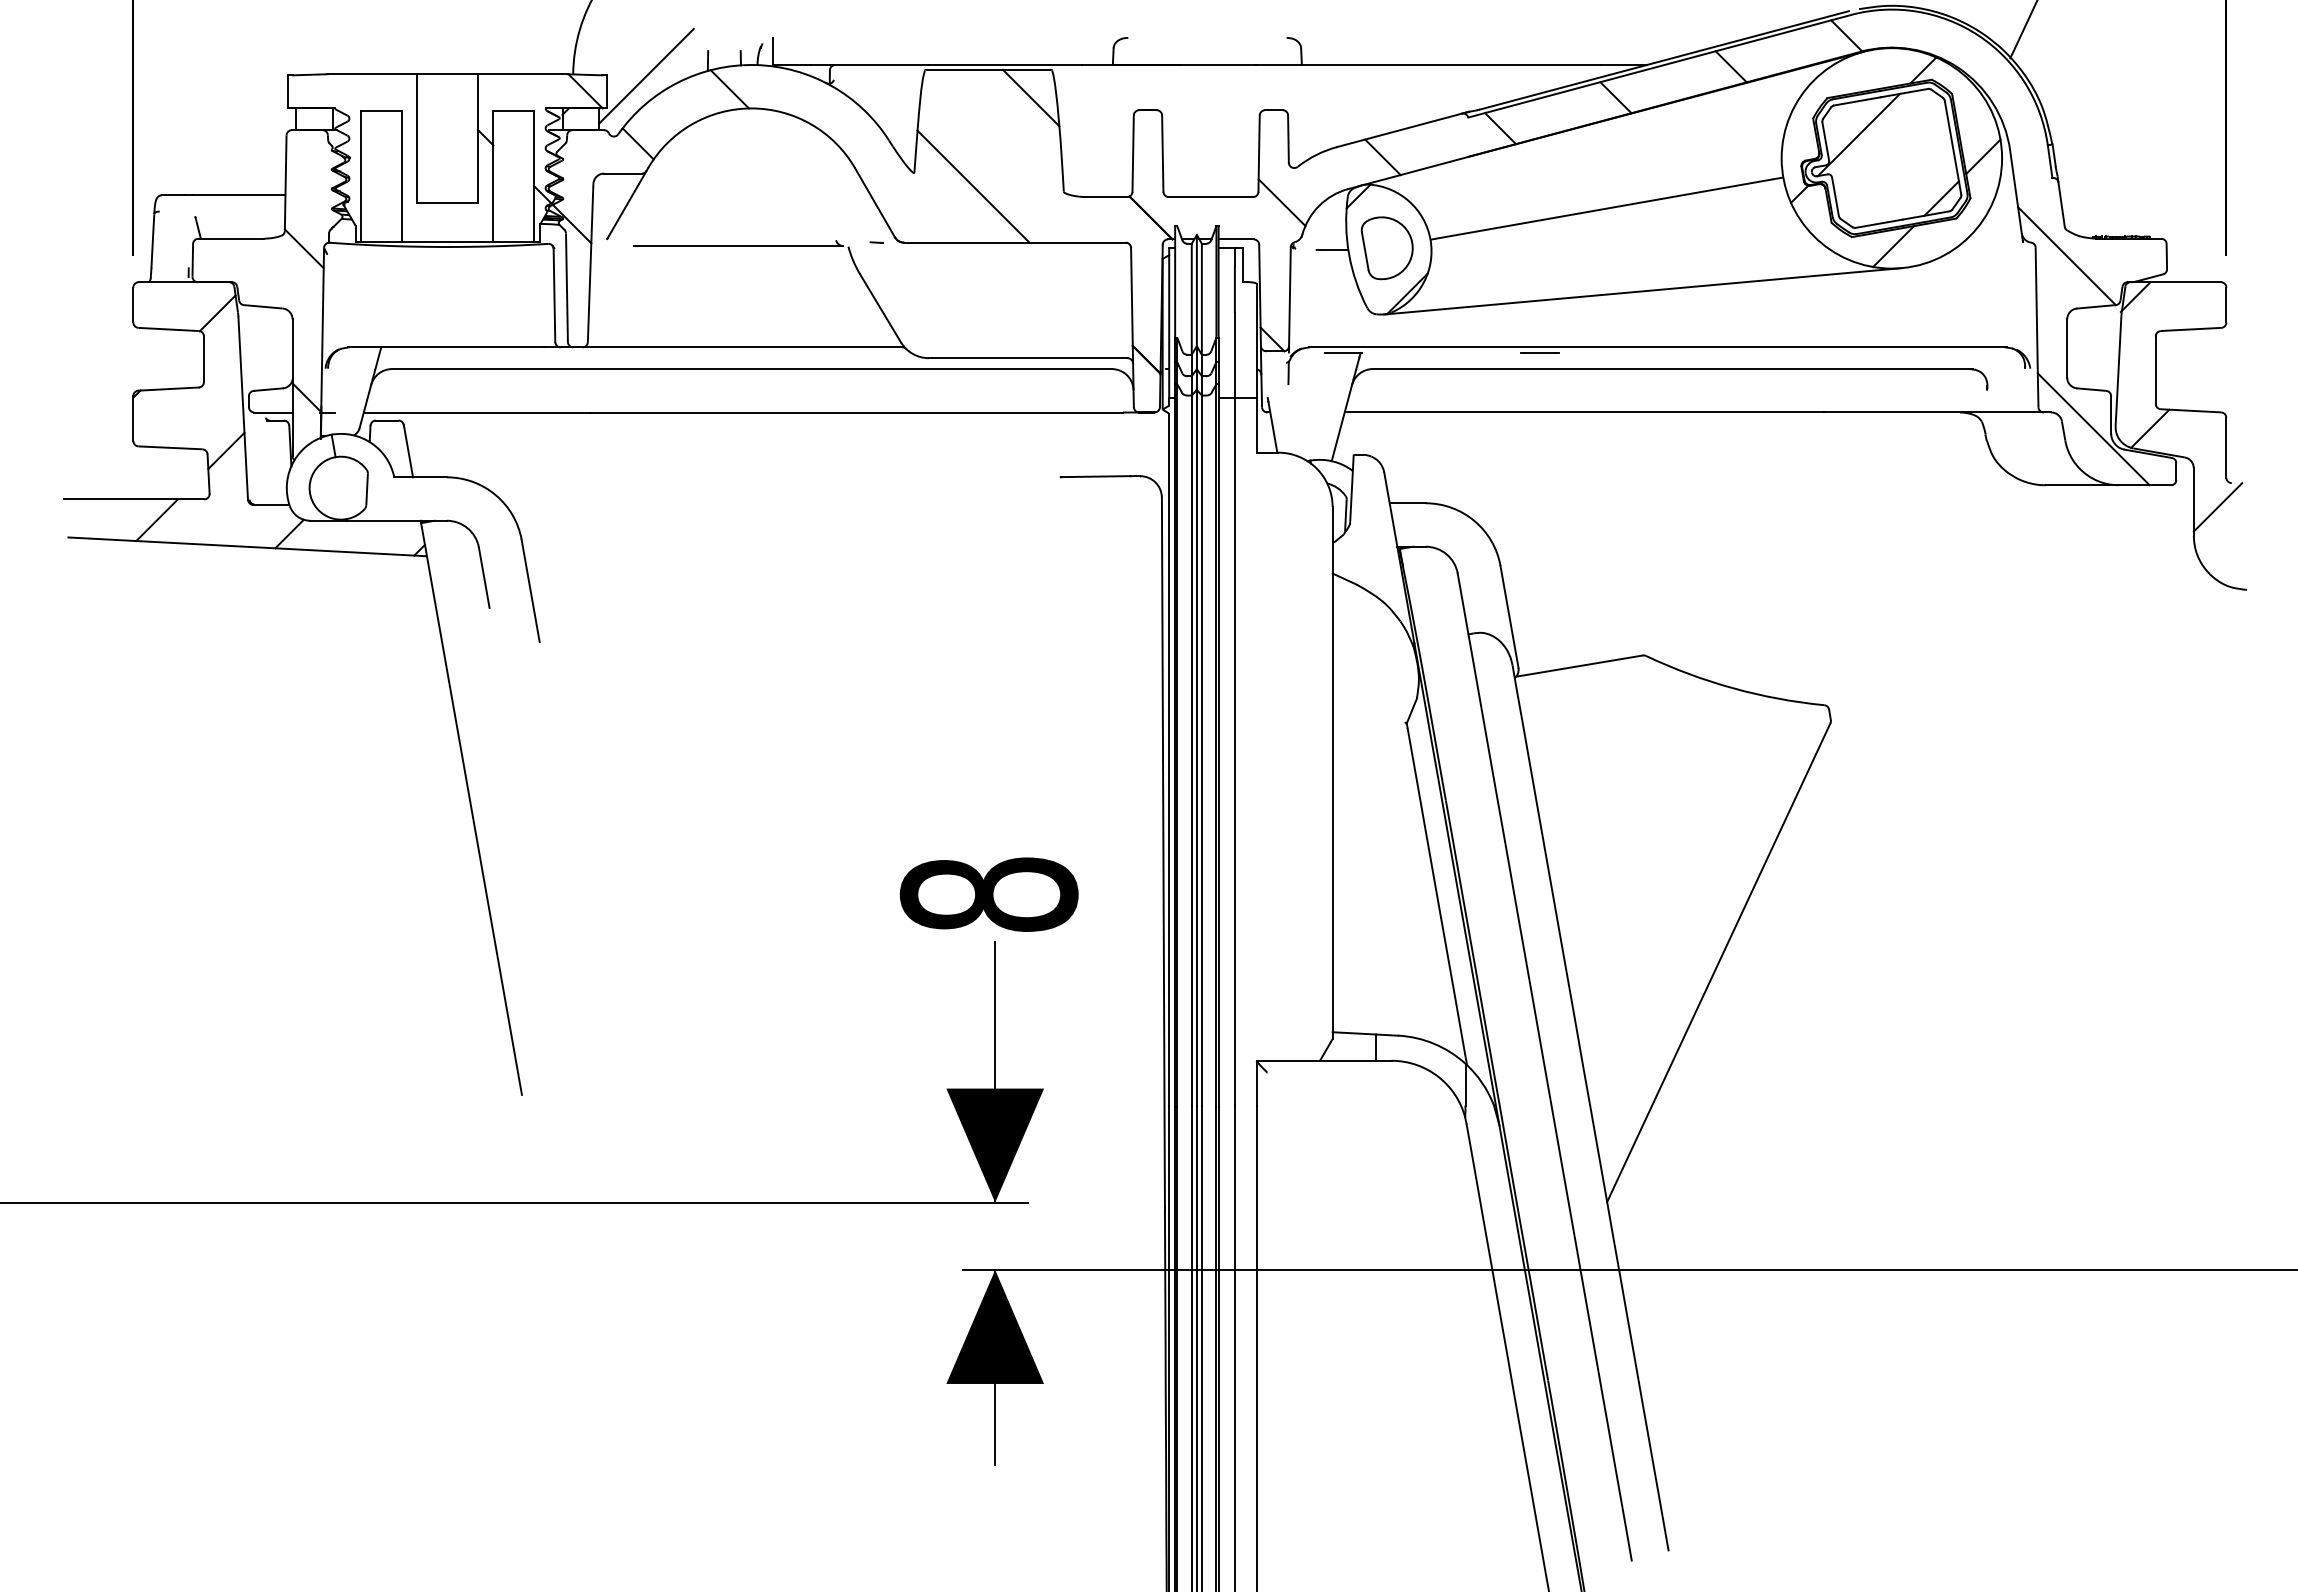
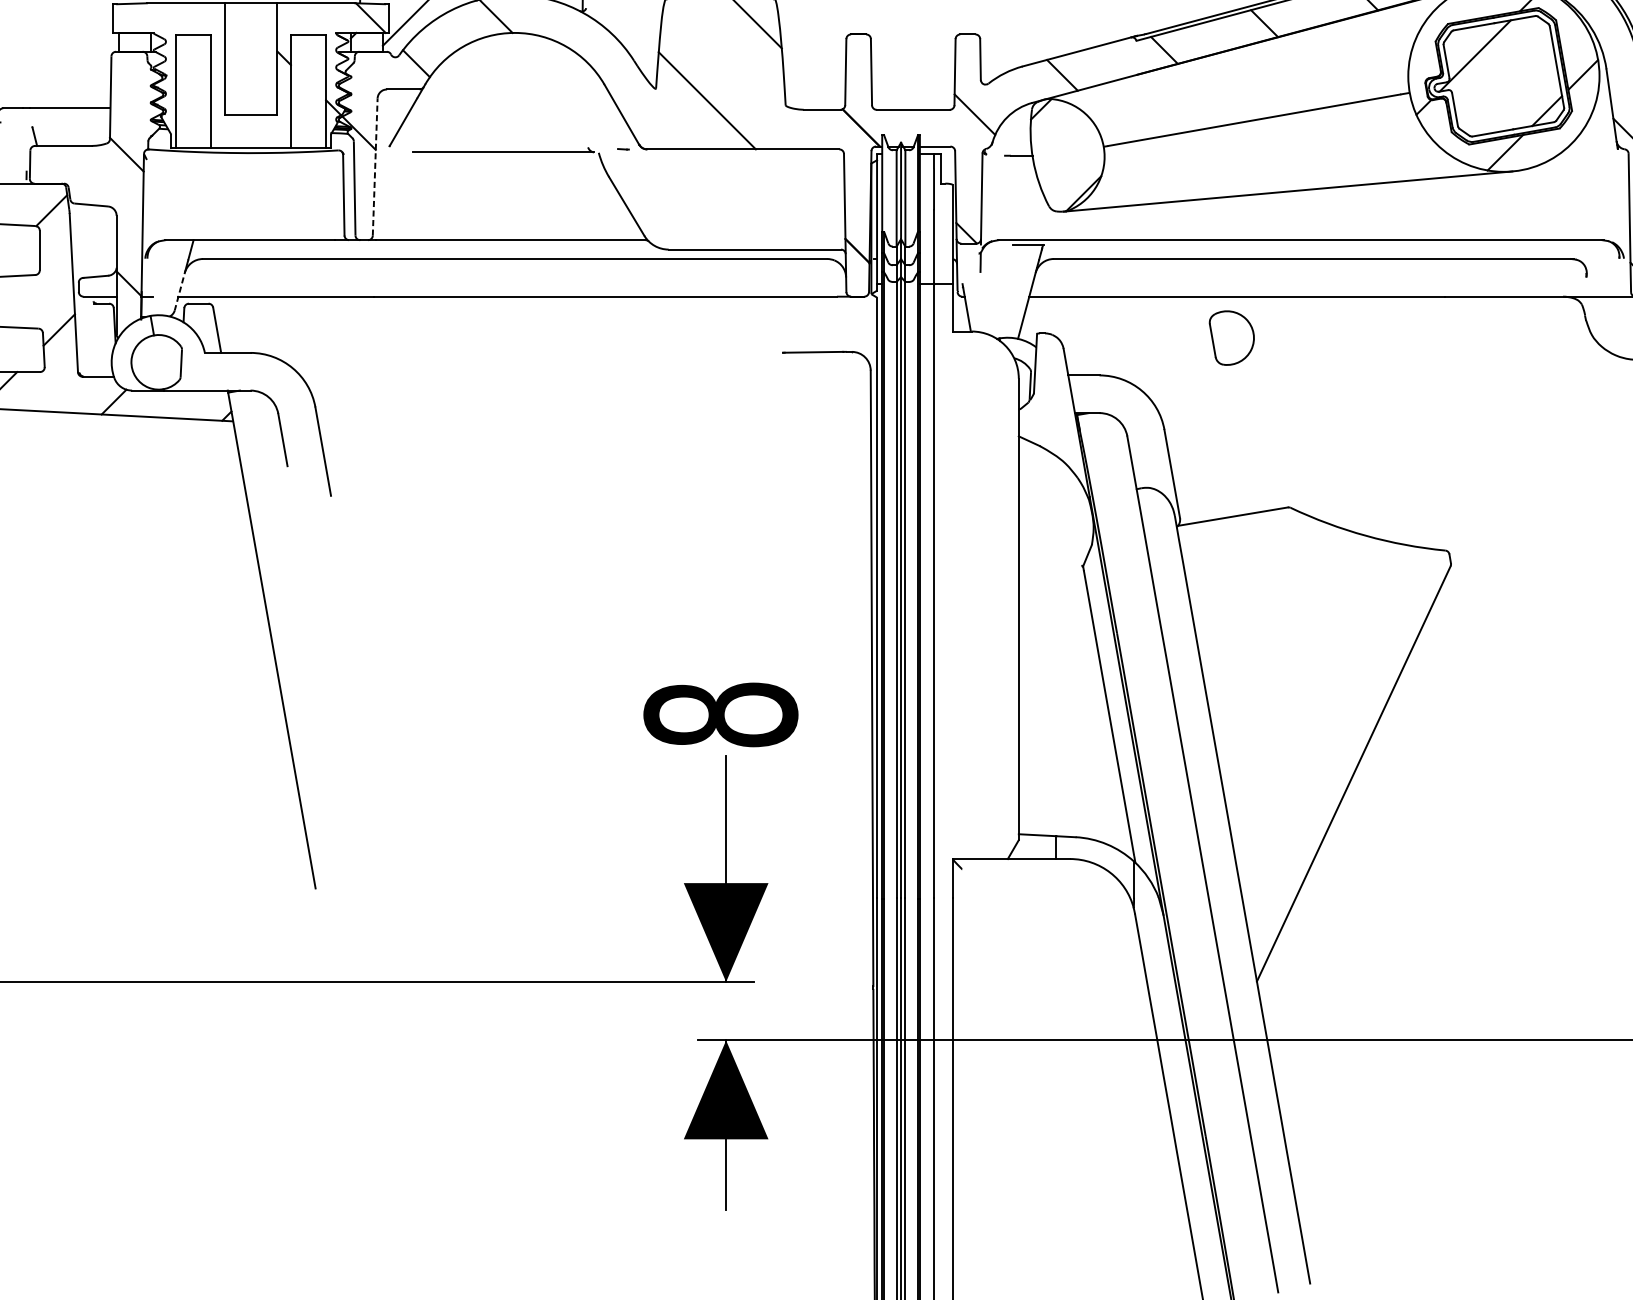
part: (1386, 248) -> (1231, 338), moved
line: (590, 263) -> (375, 167), solid -> dashed
line: (1539, 352) -> (1198, 244), removed
line: (365, 404) -> (179, 289), solid -> dashed

